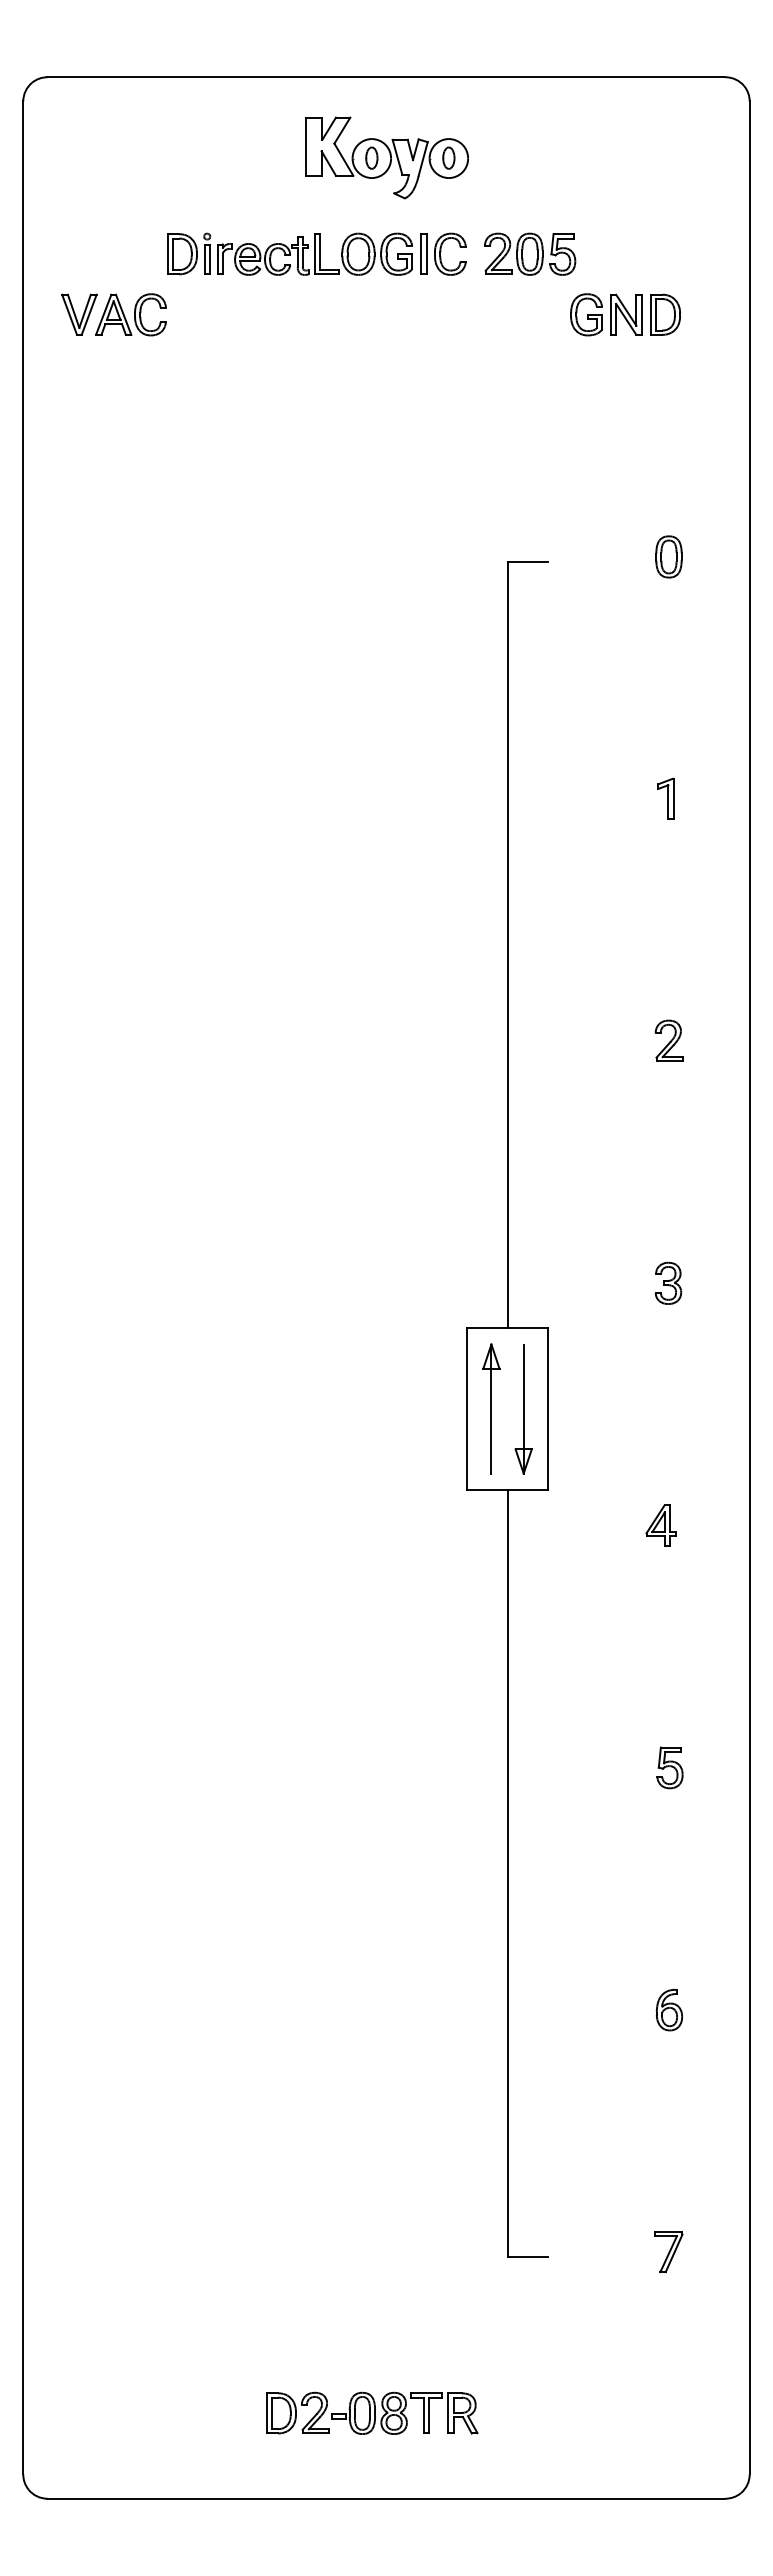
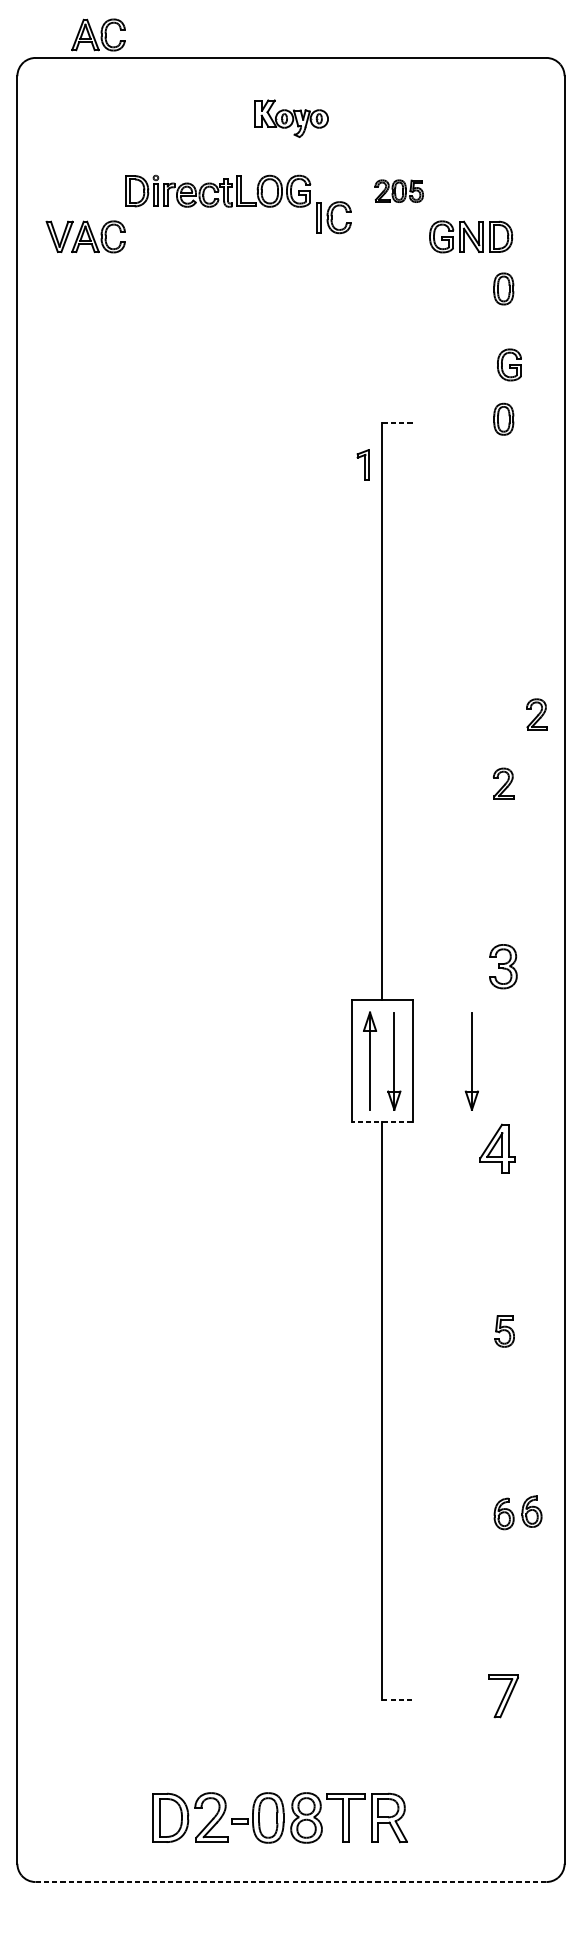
part: (130, 46) -> (98, 34), added
part: (386, 157) -> (291, 118), size x0.6
part: (443, 253) -> (333, 217), moved
part: (530, 253) -> (399, 190), size x0.7
part: (668, 383) -> (503, 288), added
part: (676, 484) -> (509, 364), added
line: (527, 561) -> (397, 422), solid -> dashed
part: (665, 798) -> (363, 464), moved
part: (712, 948) -> (536, 714), added
part: (668, 1282) -> (503, 965), size x1.4
part: (626, 1409) -> (471, 1061), added
line: (507, 1489) -> (382, 1121), solid -> dashed
part: (660, 1525) -> (497, 1148), size x1.6
part: (706, 2006) -> (532, 1511), added
part: (668, 2252) -> (503, 1696), size x1.4
line: (528, 2256) -> (397, 1699), solid -> dashed
part: (372, 2412) -> (280, 1817), size x1.6
line: (385, 2498) -> (290, 1881), solid -> dashed

